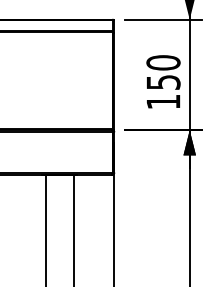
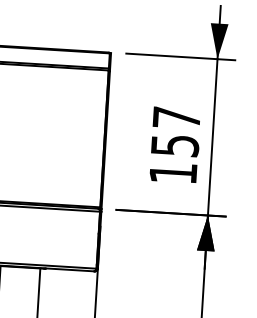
text: (163, 62) -> (176, 117), 150 -> 157

